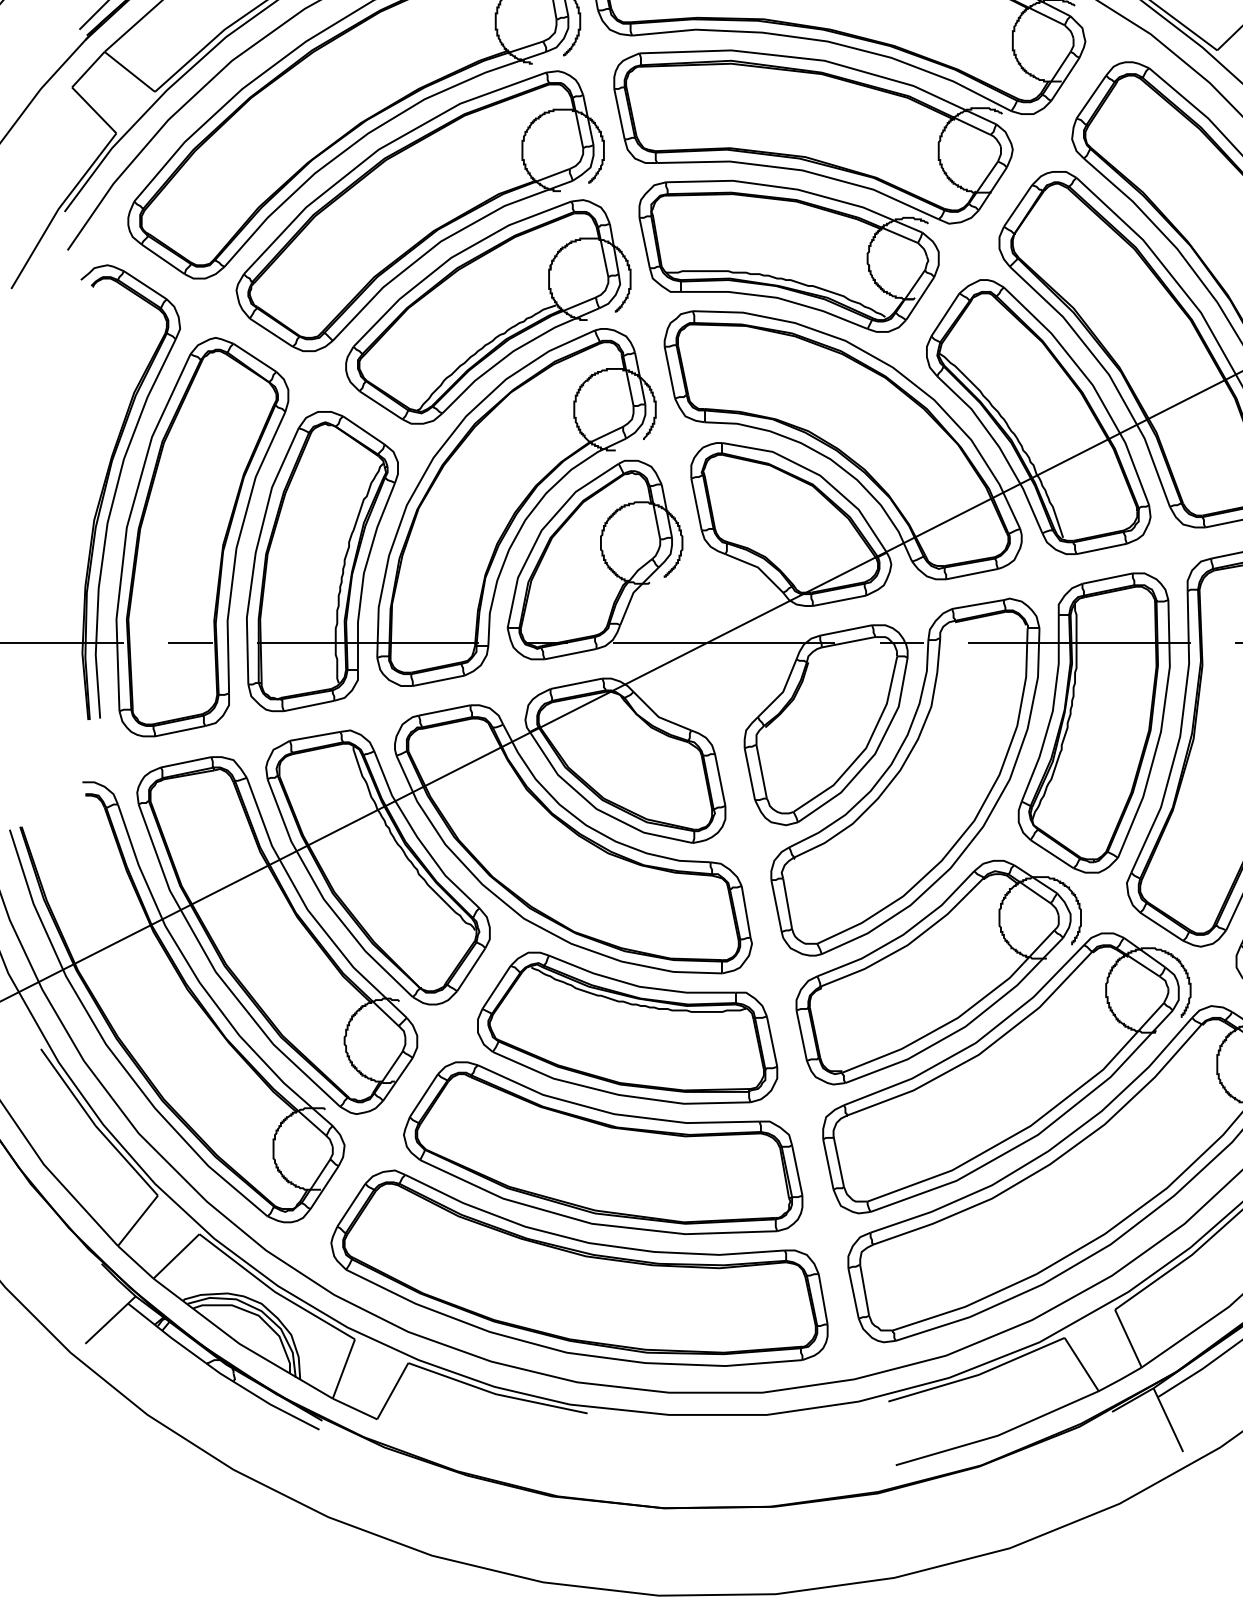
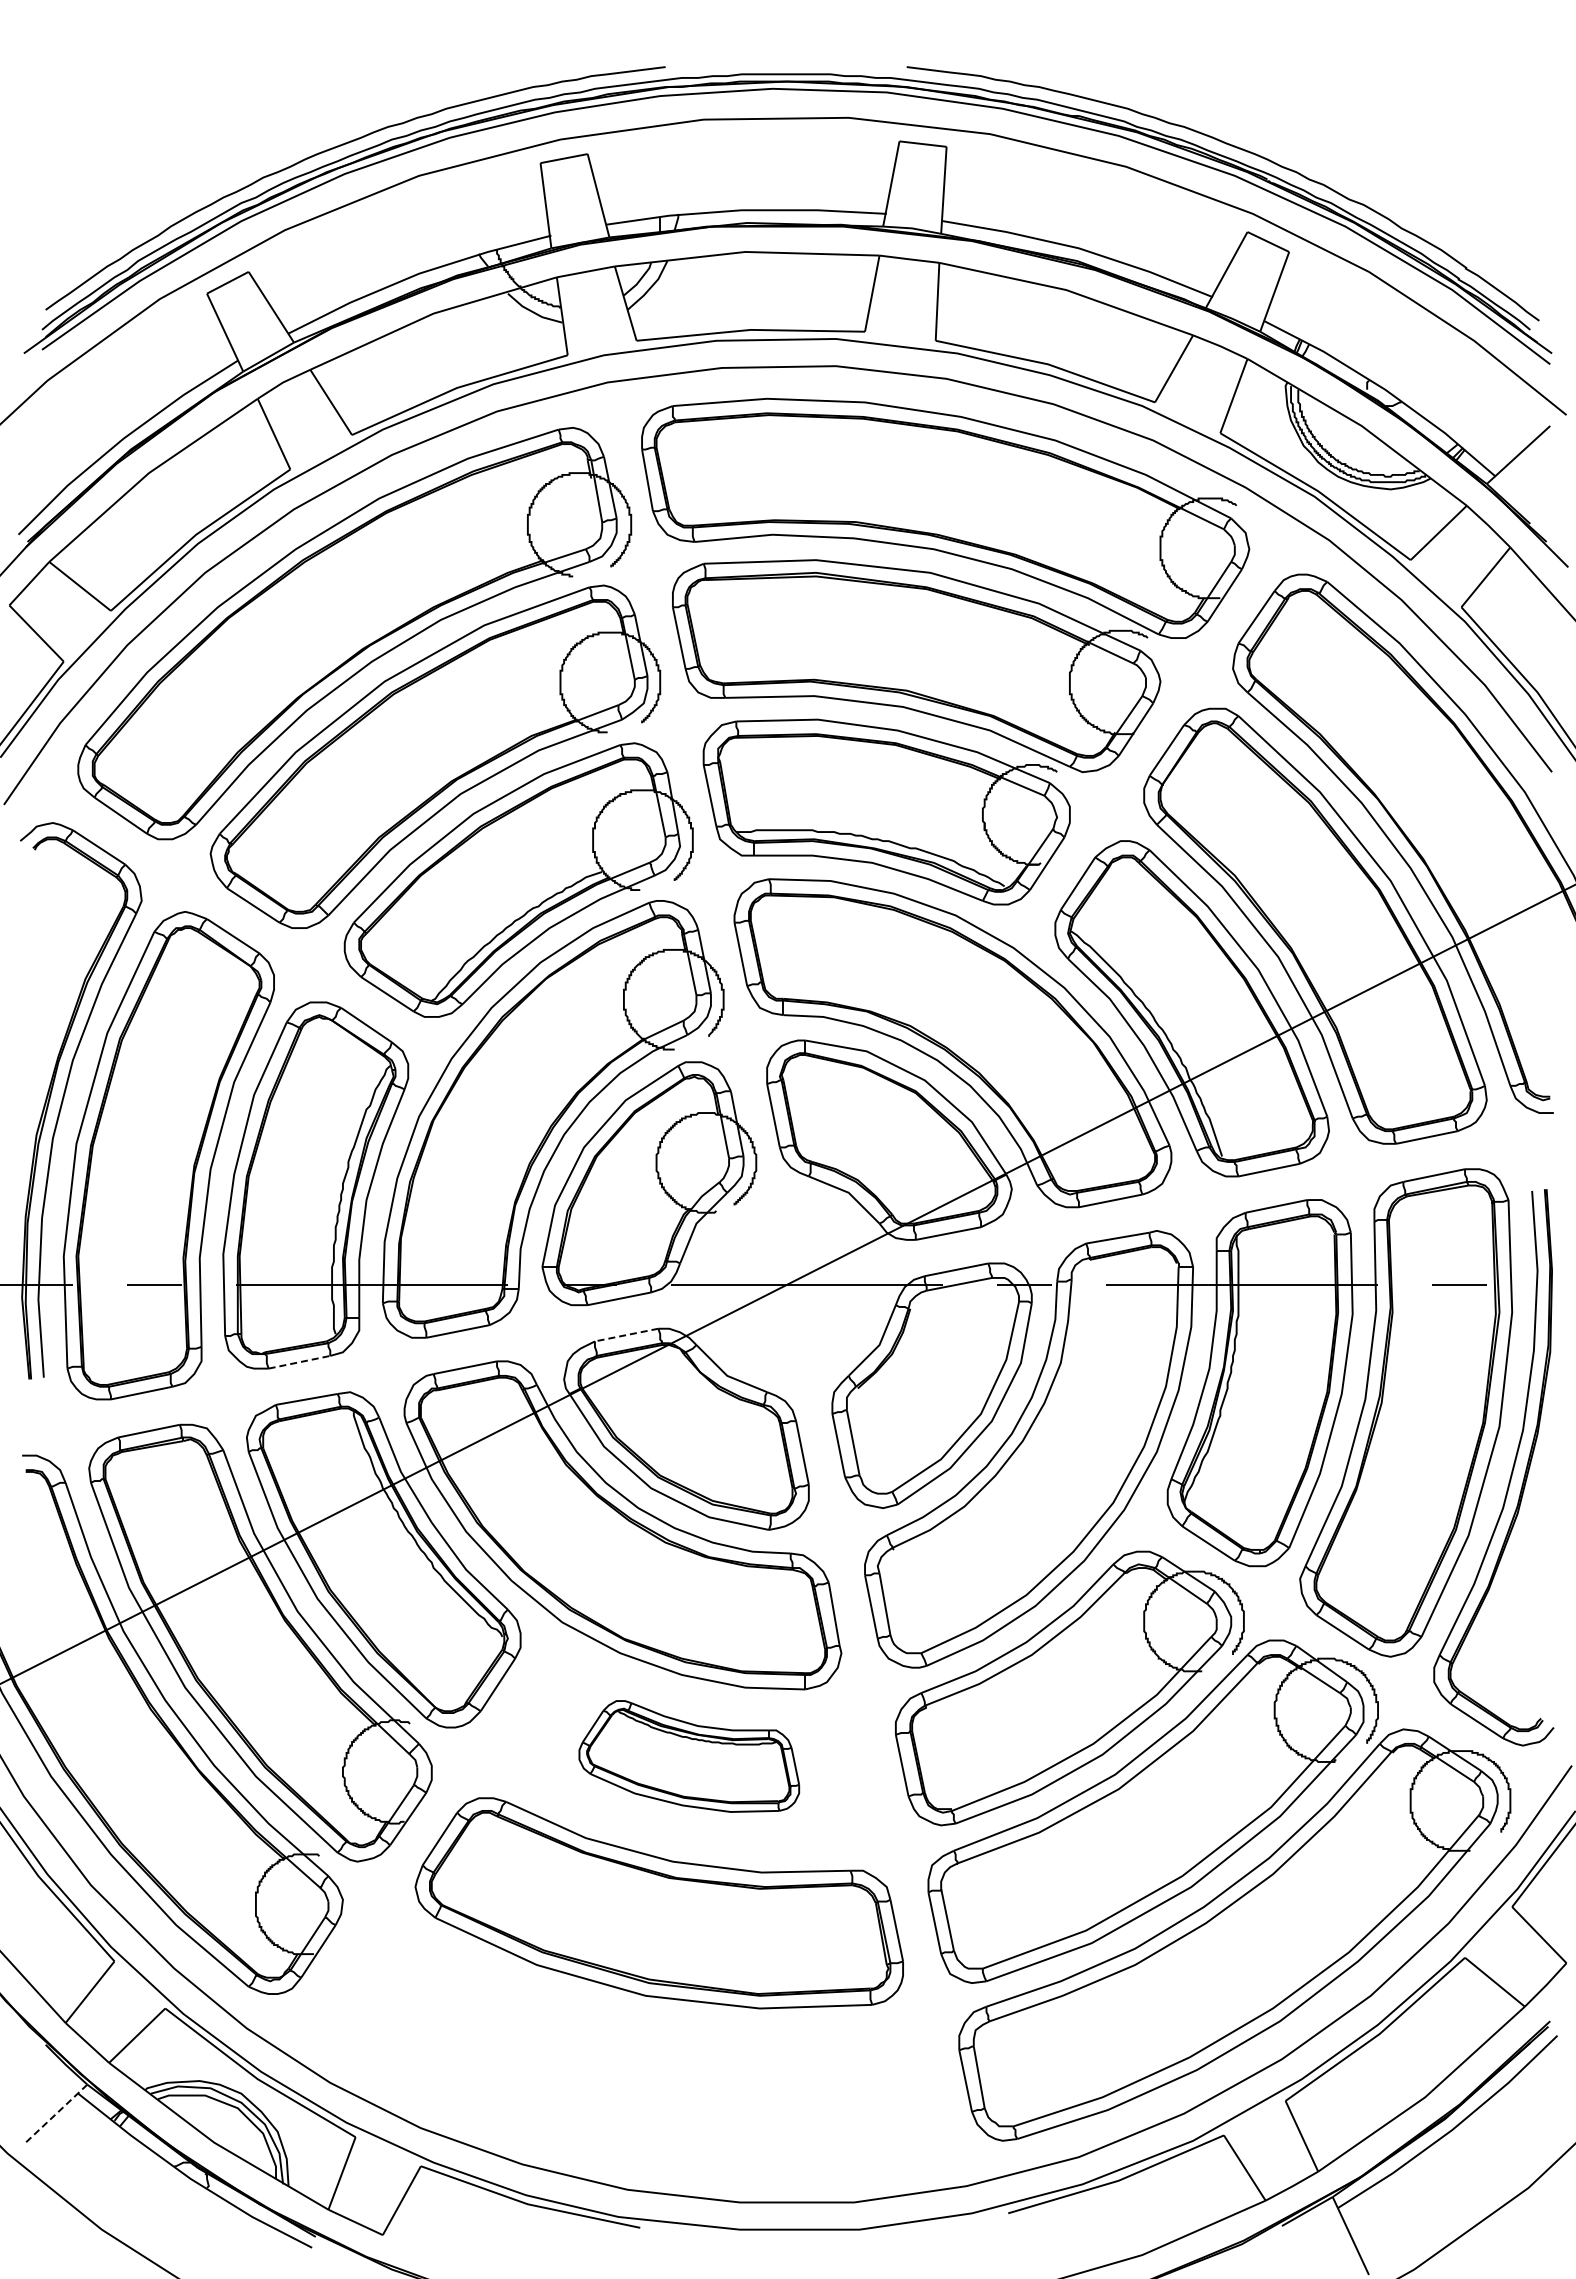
line: (576, 684) -> (626, 1335), solid -> dashed
line: (309, 706) -> (299, 1362), solid -> dashed
part: (627, 1028) -> (689, 1756), size x0.6
part: (578, 1267) -> (629, 2049), removed
line: (110, 1319) -> (56, 2113), solid -> dashed

